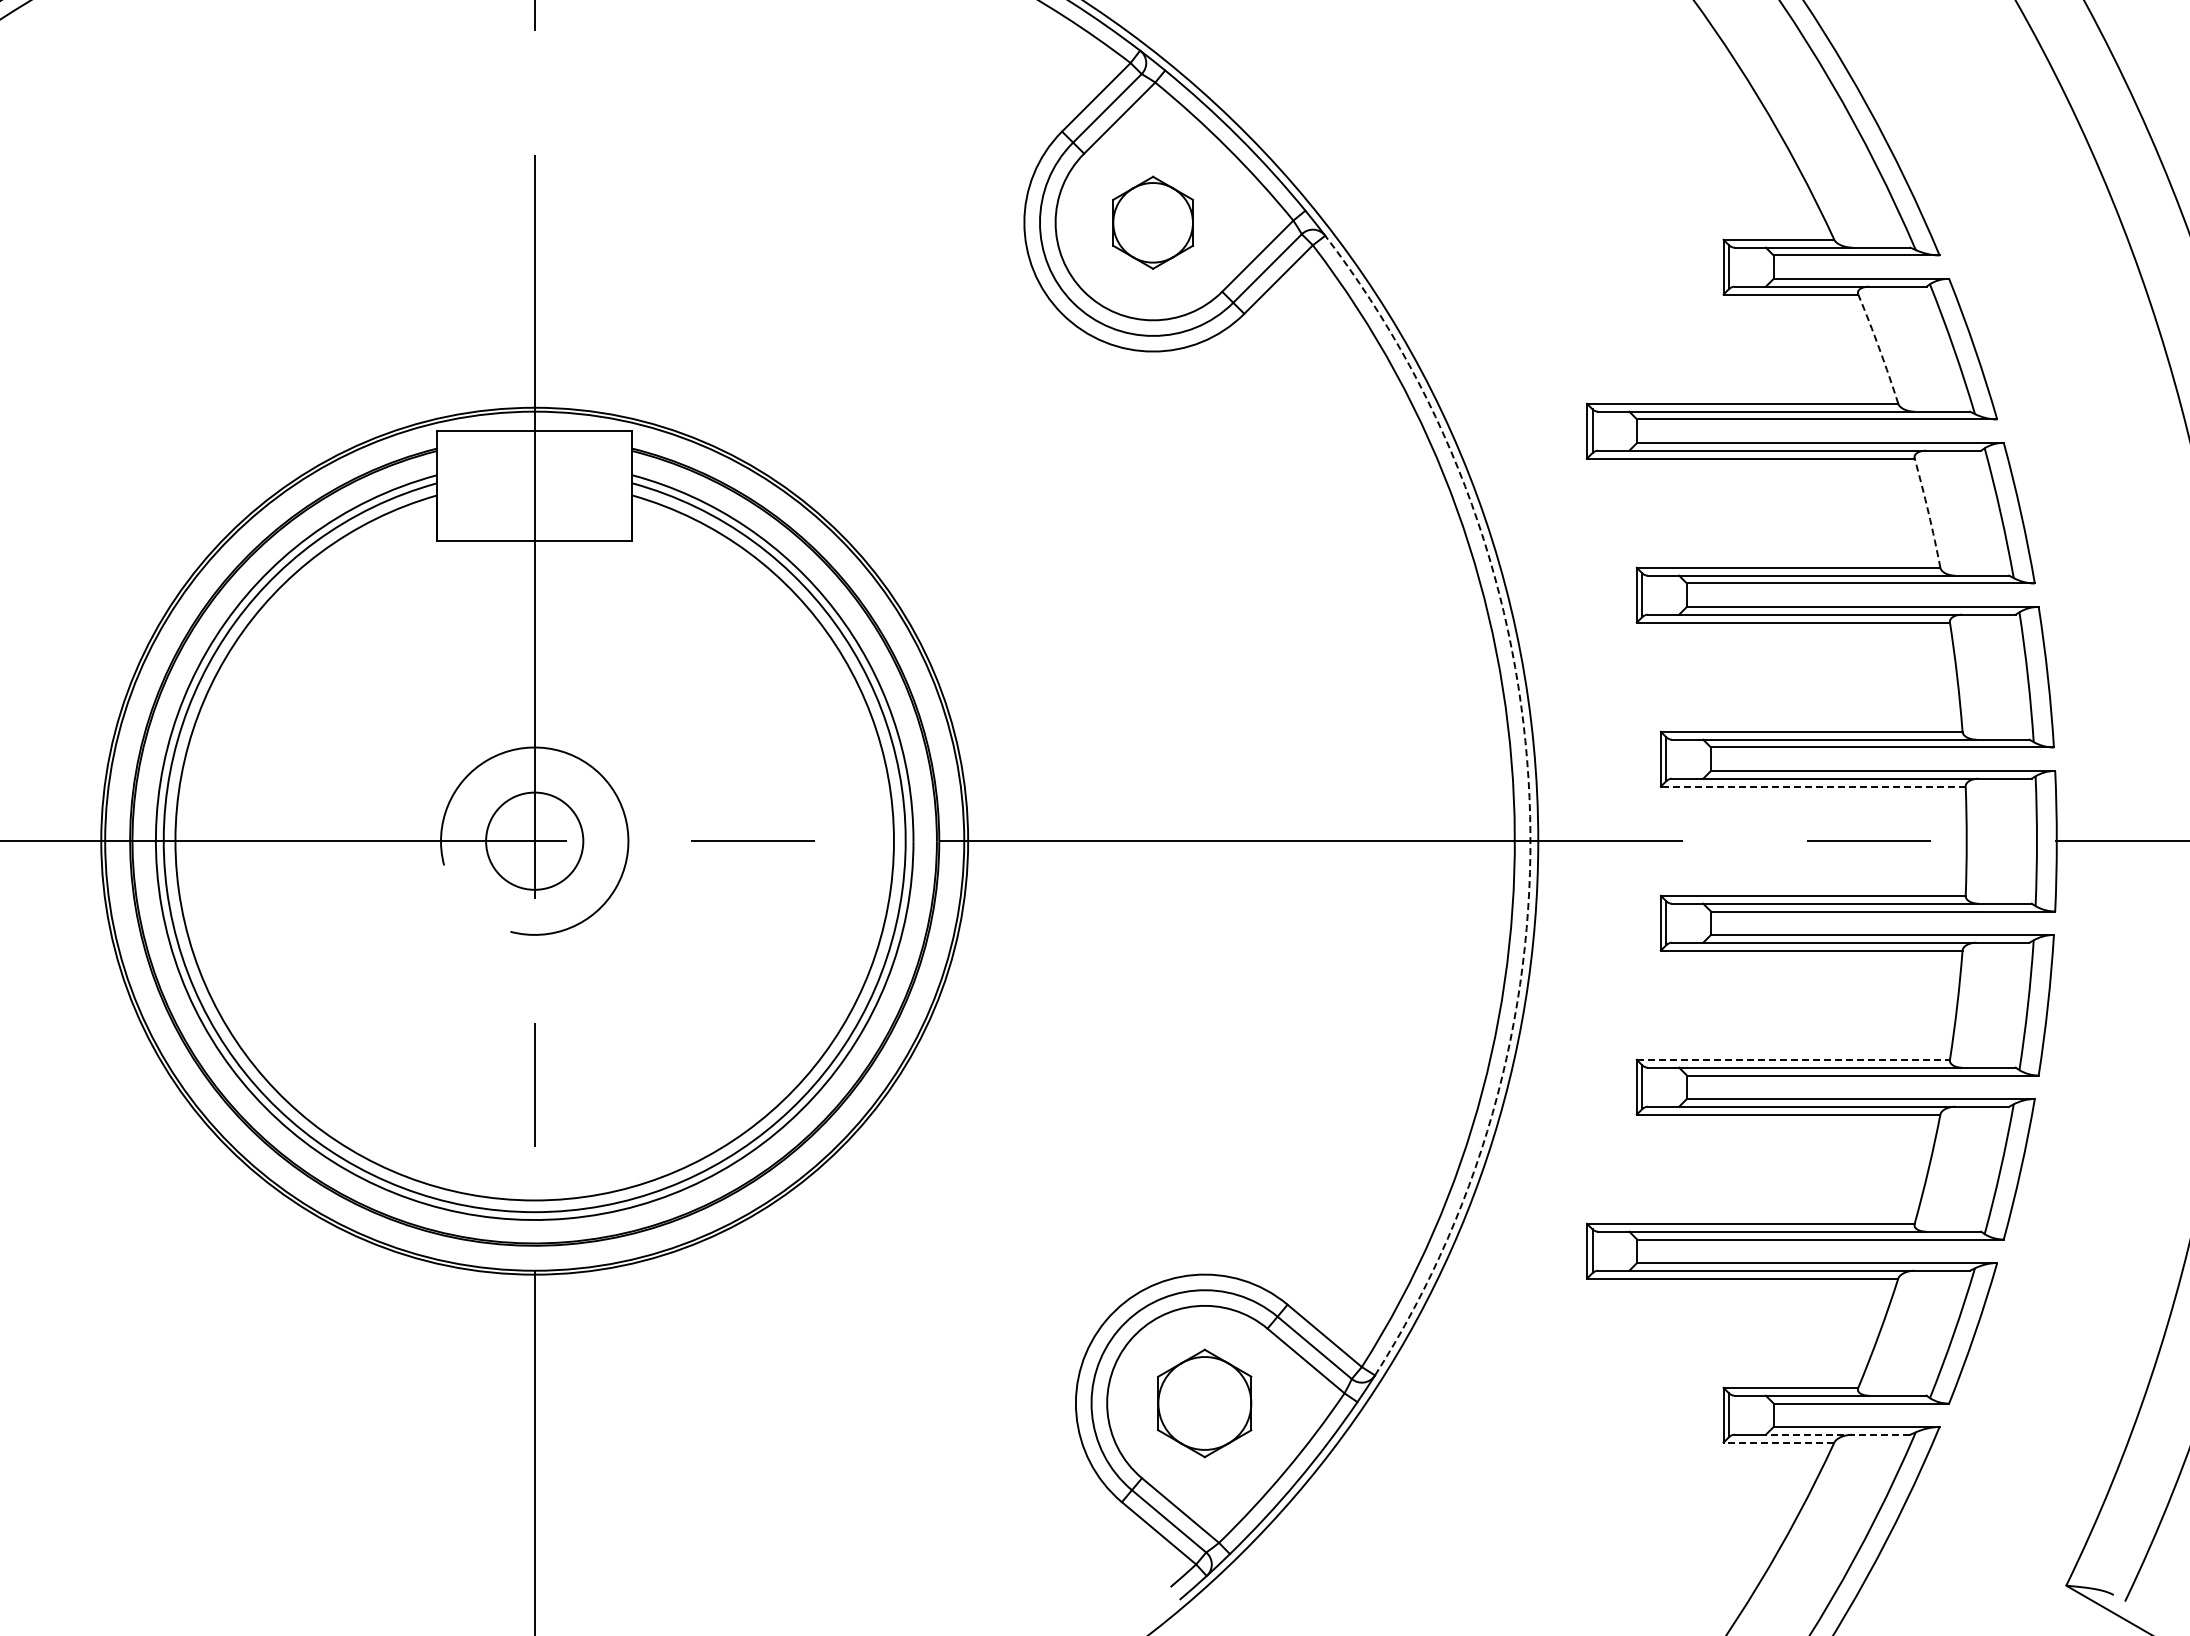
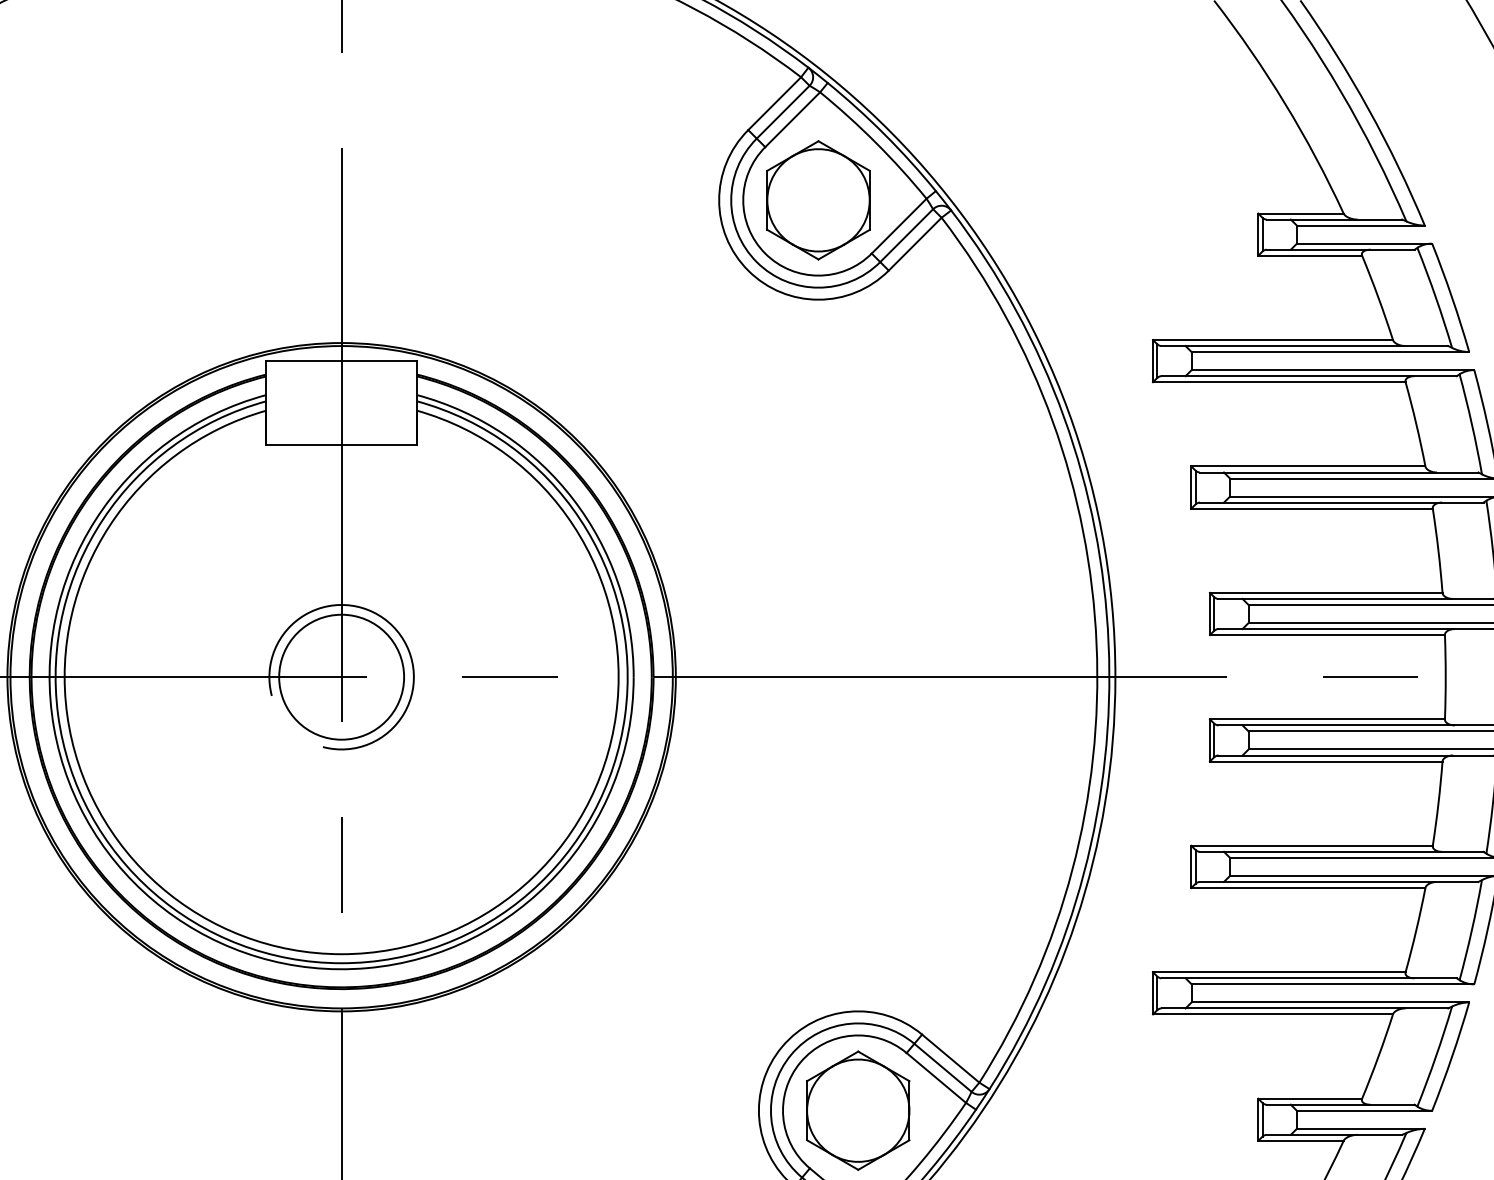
part: (1152, 222) -> (817, 200), size x1.67
arc: (1879, 348) -> (1378, 297), dashed -> solid
arc: (1928, 512) -> (1416, 423), dashed -> solid
line: (1812, 786) -> (1326, 635), dashed -> solid
arc: (1529, 797) -> (1108, 643), dashed -> solid
circle: (534, 841) -> (341, 677), size x1.67
line: (1793, 1059) -> (1312, 845), dashed -> solid
part: (1204, 1403) -> (858, 1110), size x1.43
line: (1837, 1434) -> (1346, 1134), dashed -> solid
line: (1778, 1442) -> (1300, 1140), dashed -> solid

